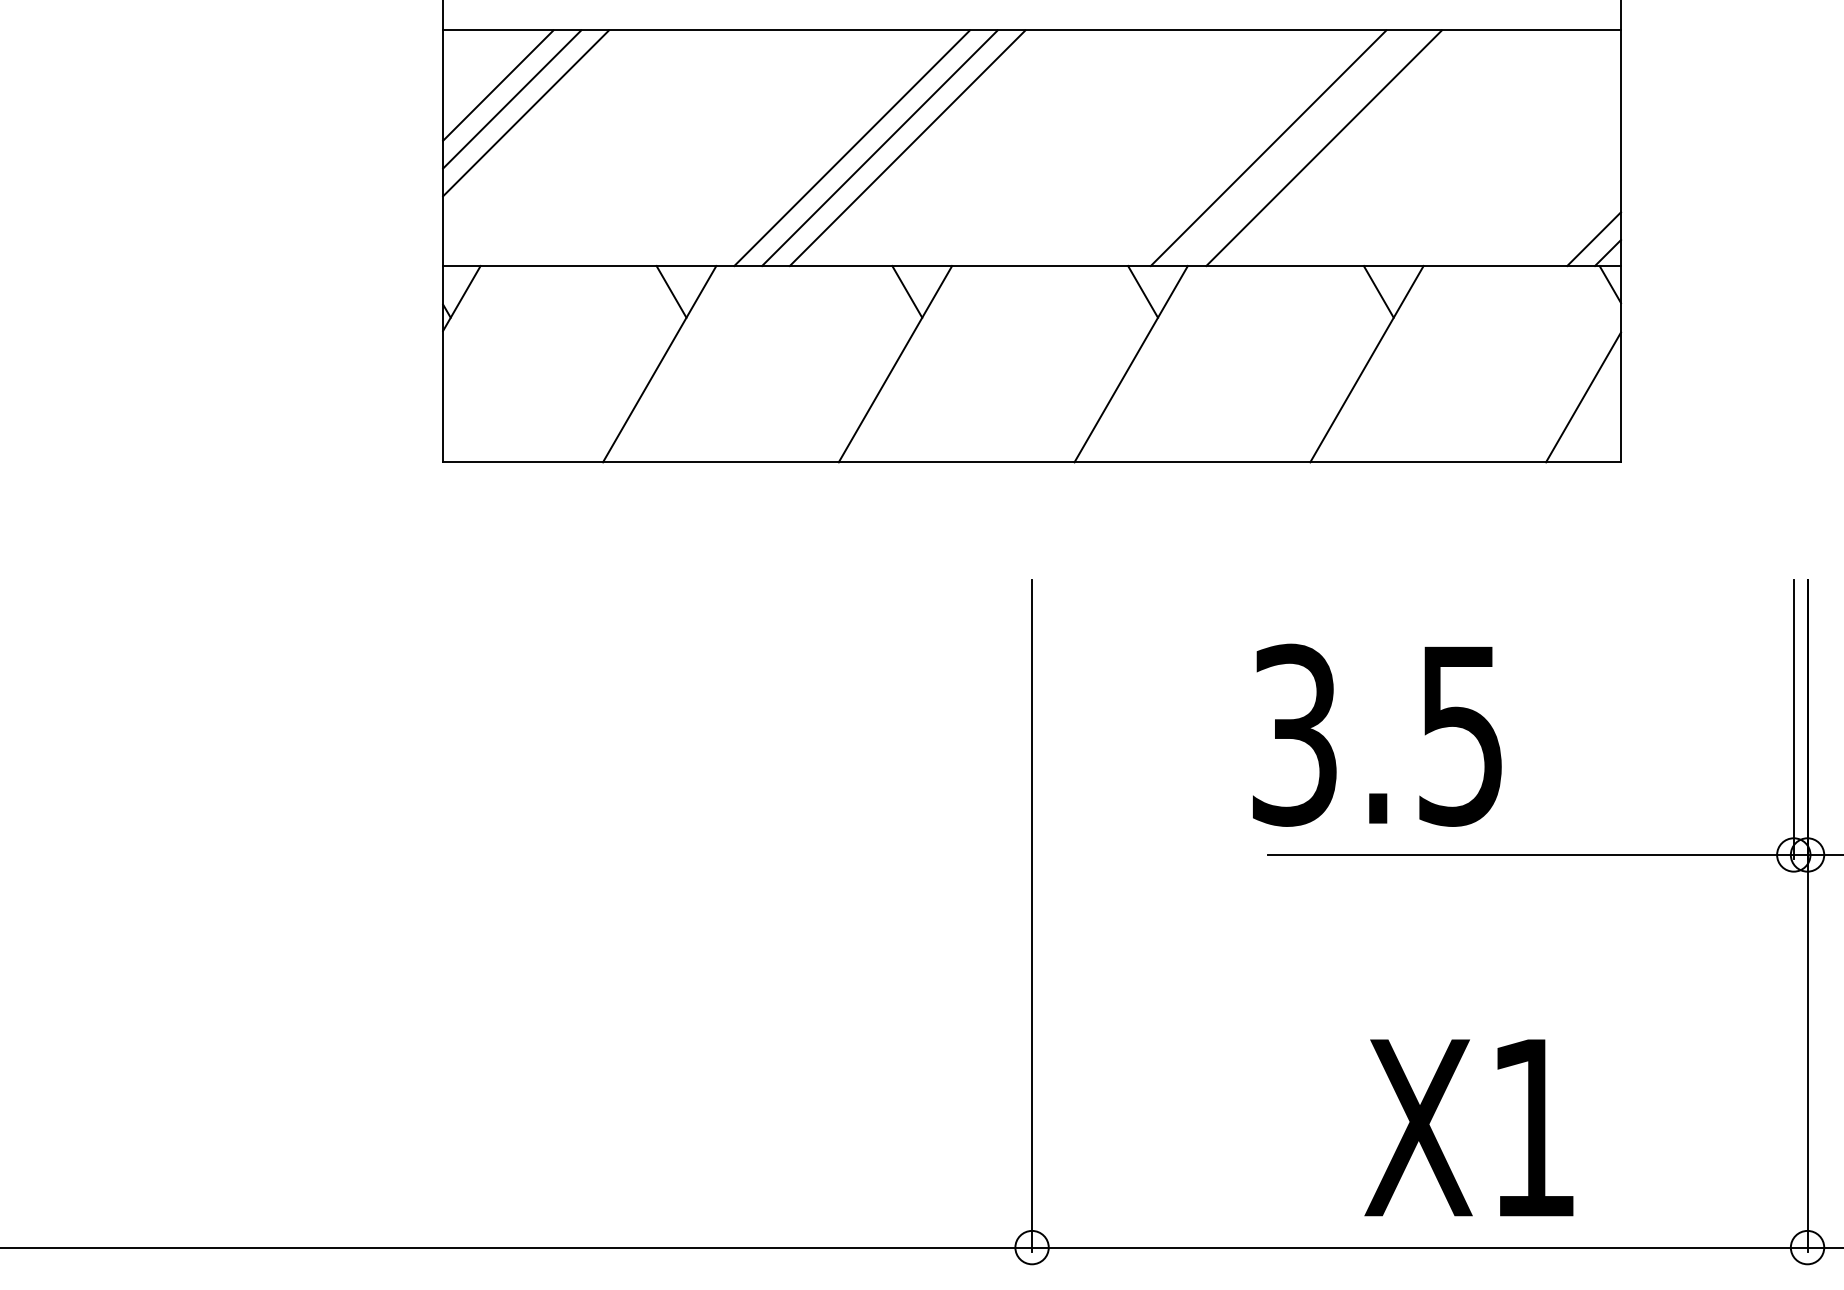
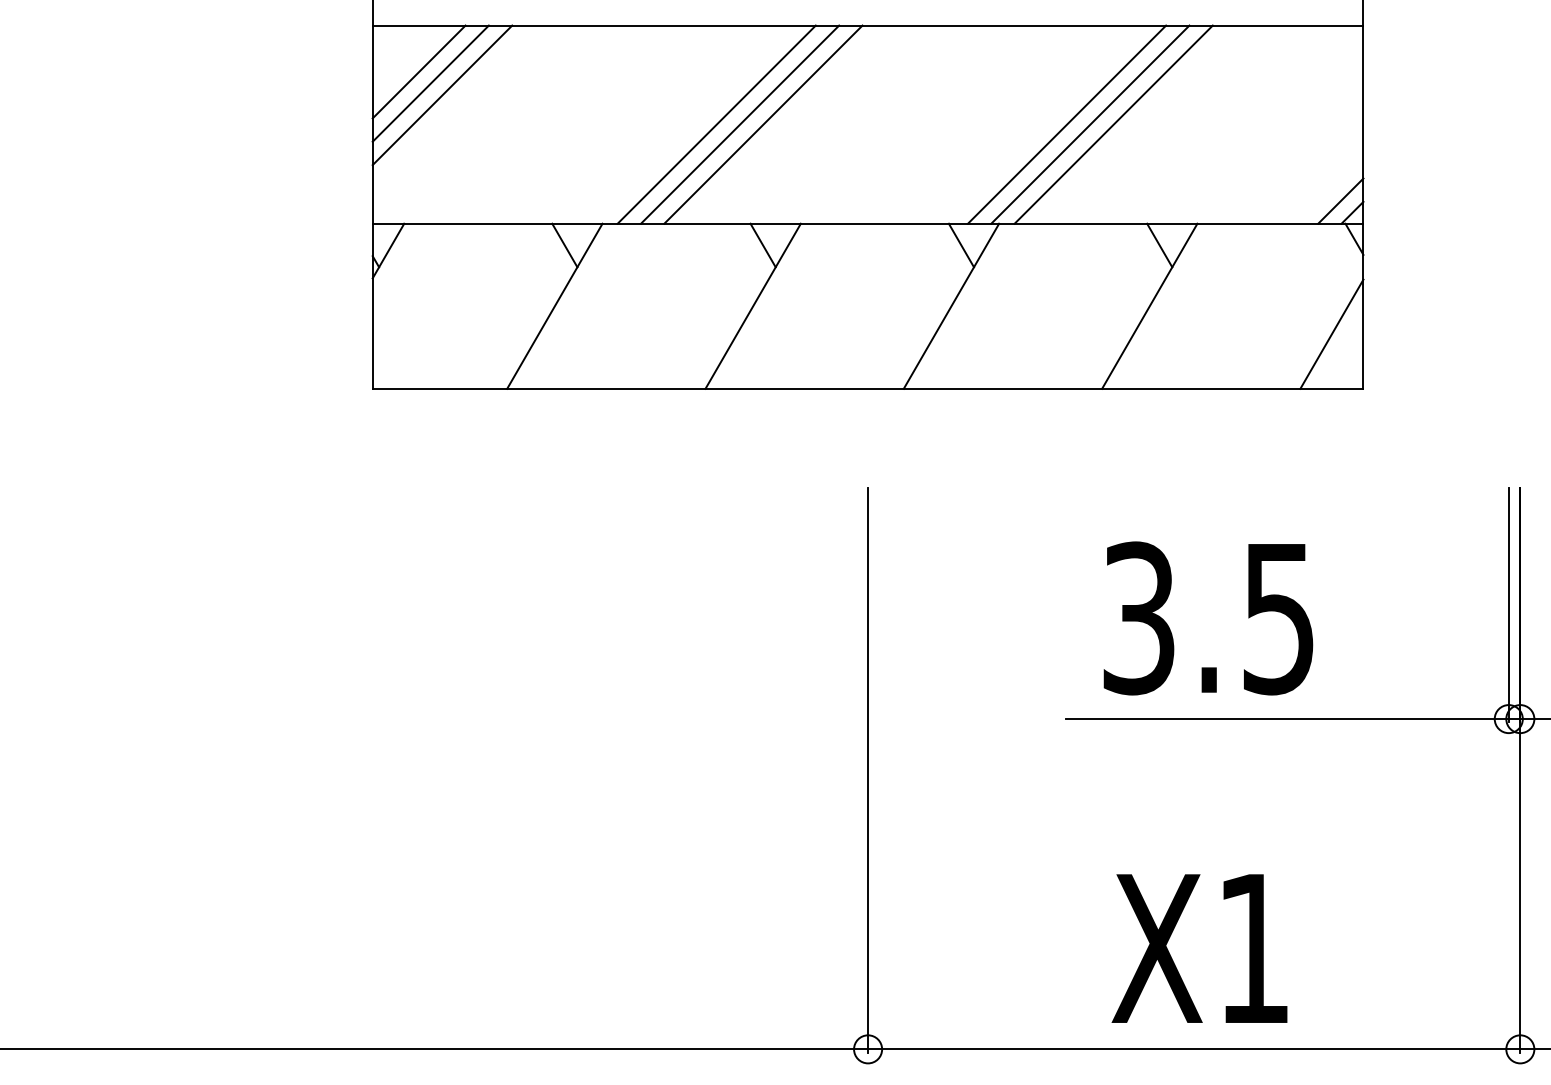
line: (1296, 148) -> (1090, 124), added
text: (1377, 735) -> (1208, 618), moved
text: (1468, 1127) -> (1199, 948), moved

